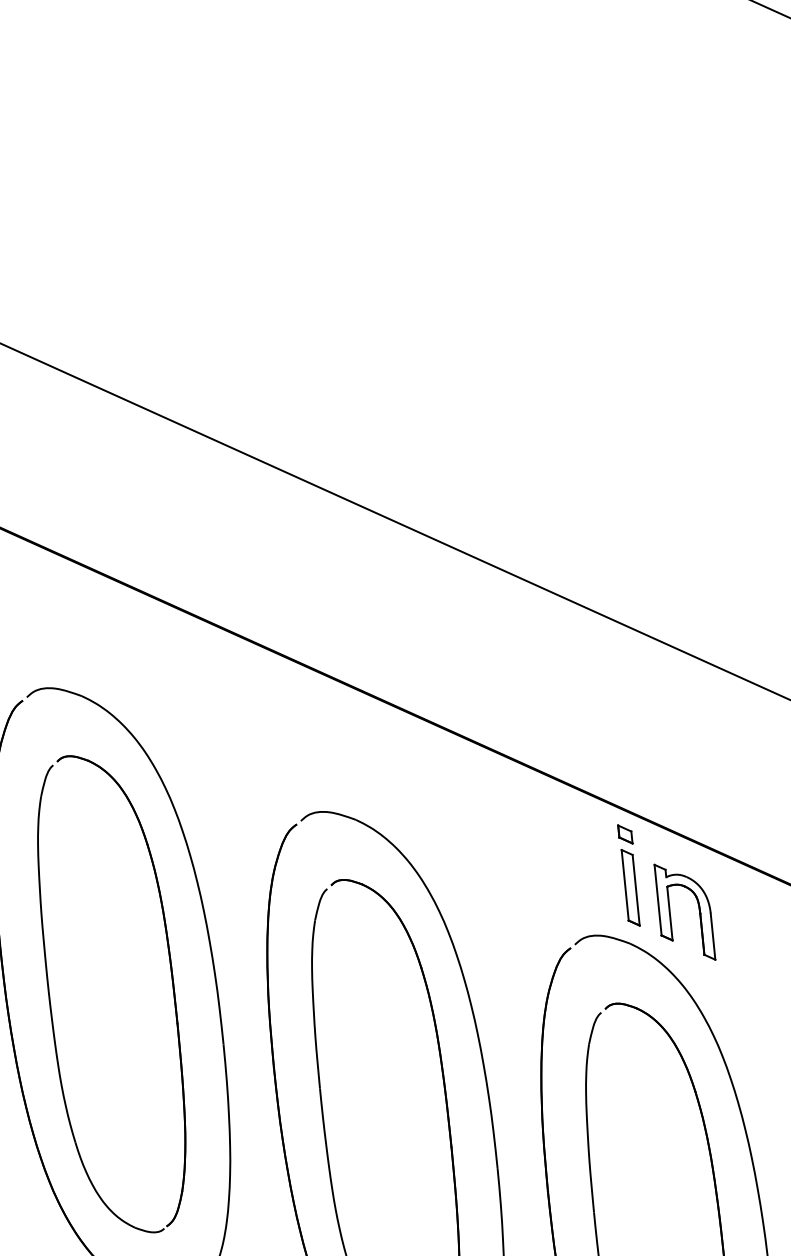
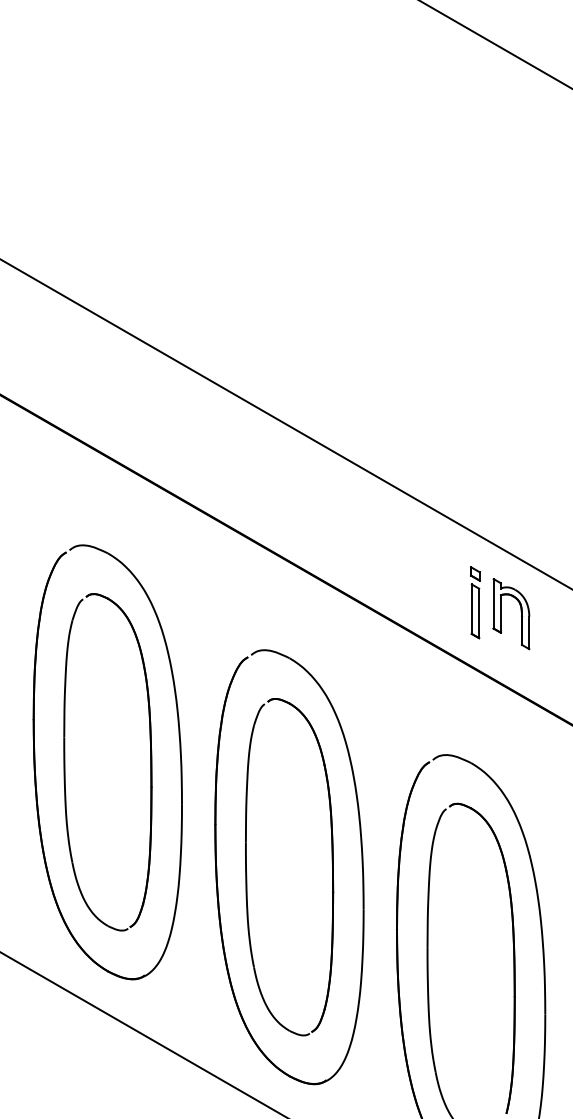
part: (629, 875) -> (475, 602), moved
part: (697, 907) -> (520, 611), moved

